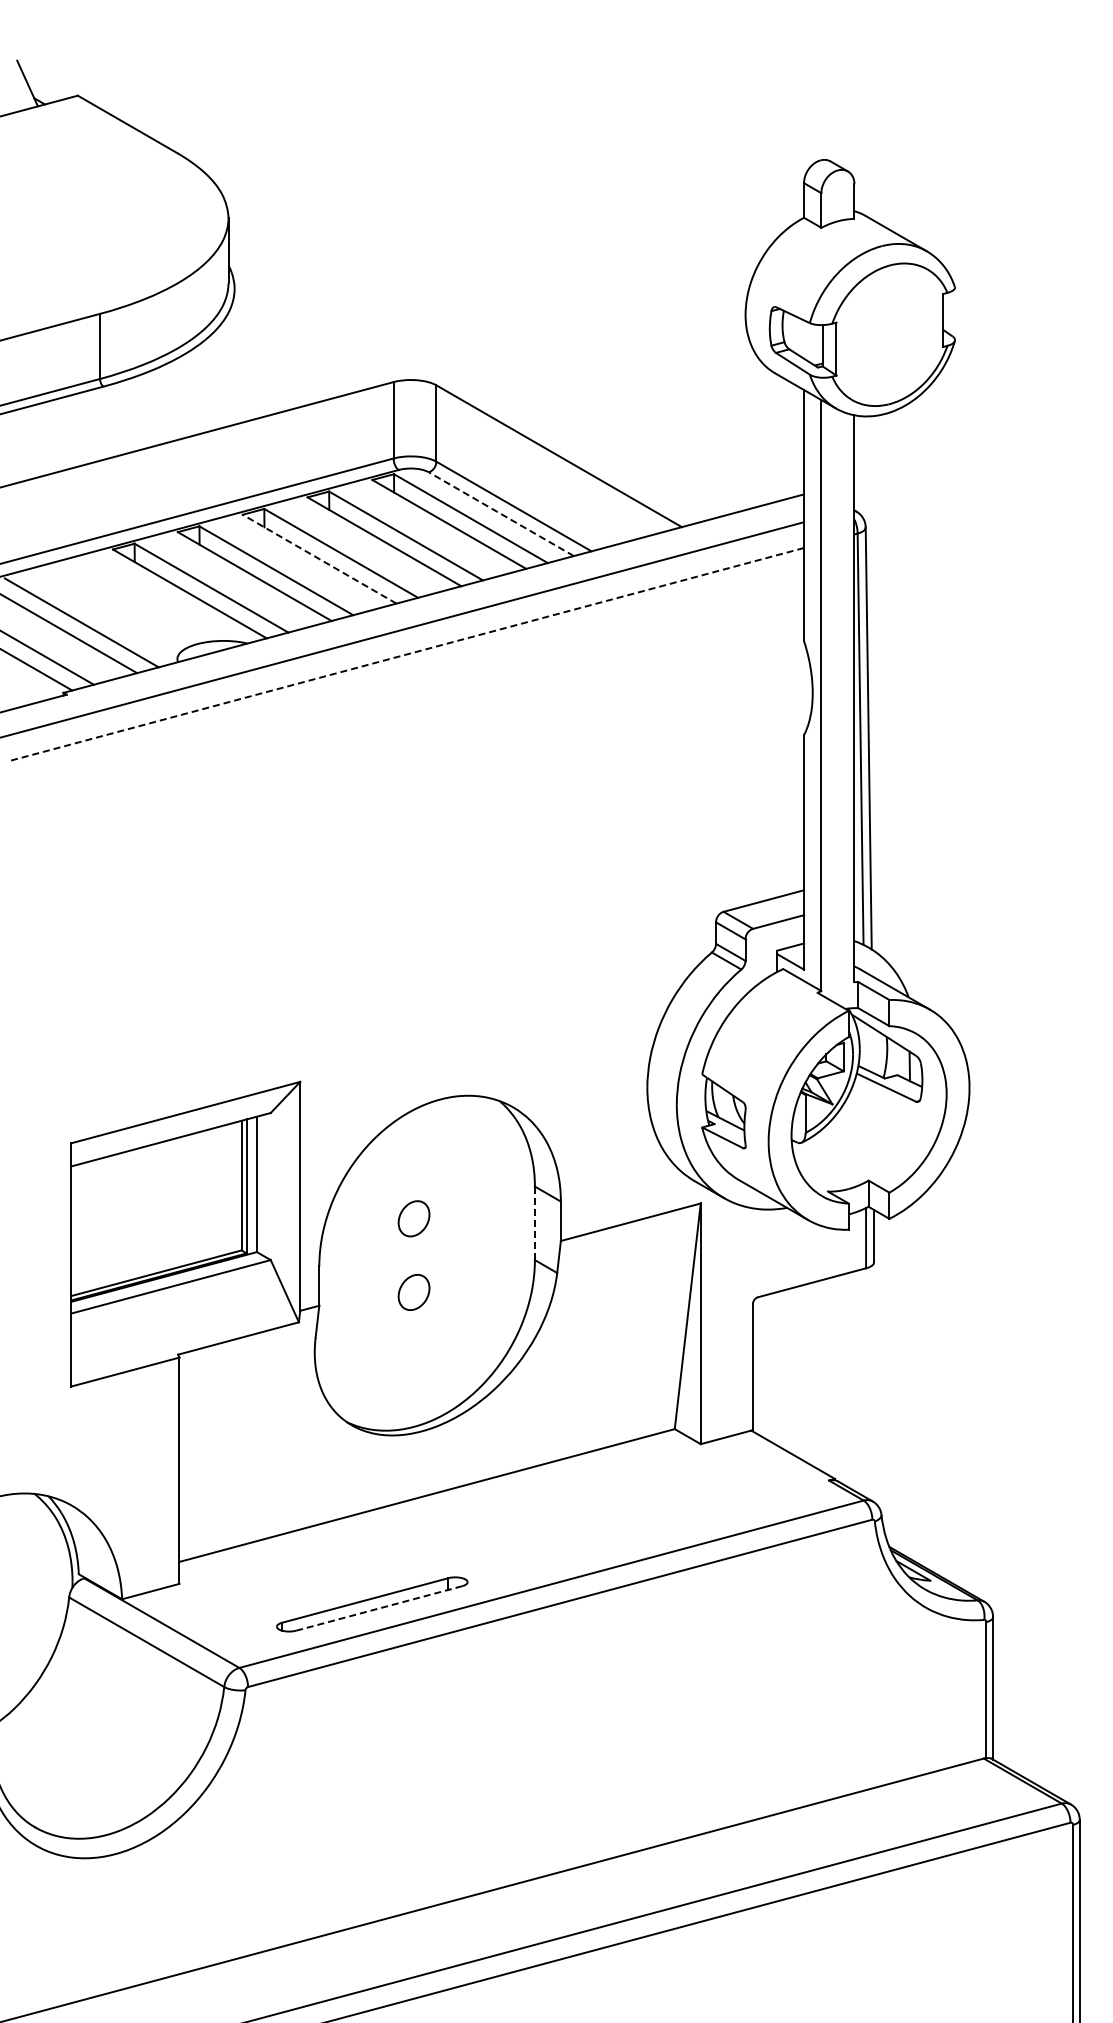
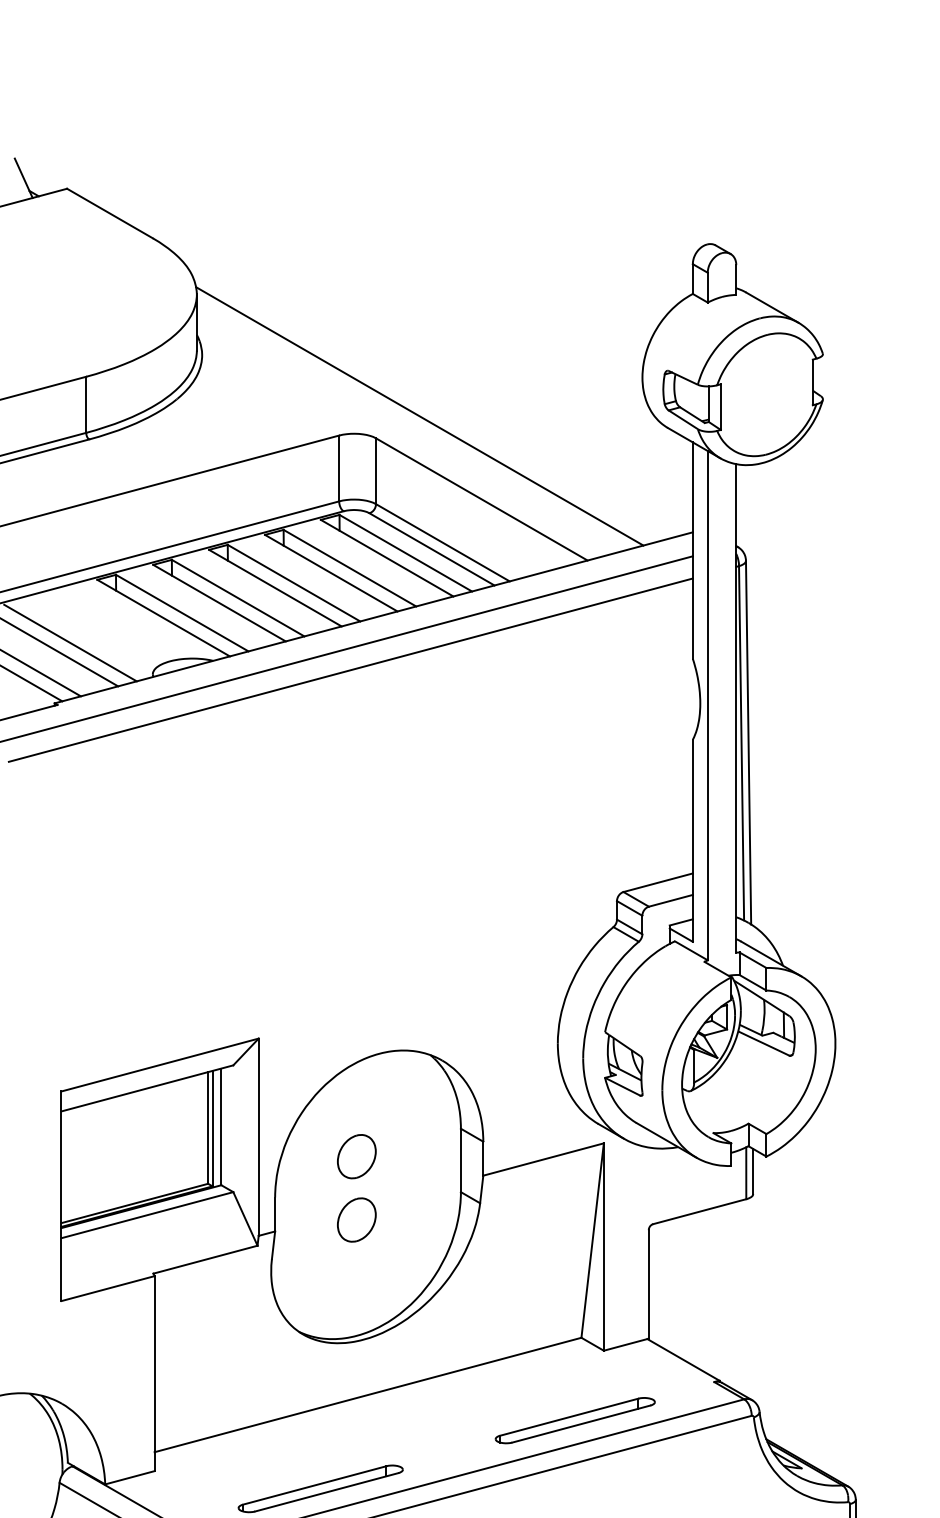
line: (486, 359) -> (419, 416), added
line: (501, 514) -> (432, 549), dashed -> solid
line: (319, 559) -> (275, 588), dashed -> solid
line: (407, 654) -> (351, 670), dashed -> solid
part: (413, 1218) -> (356, 1156), size x1.43
line: (534, 1223) -> (460, 1160), dashed -> solid
part: (413, 1292) -> (356, 1220), size x1.43
part: (667, 1525) -> (575, 1420), added
line: (379, 1608) -> (327, 1492), dashed -> solid

